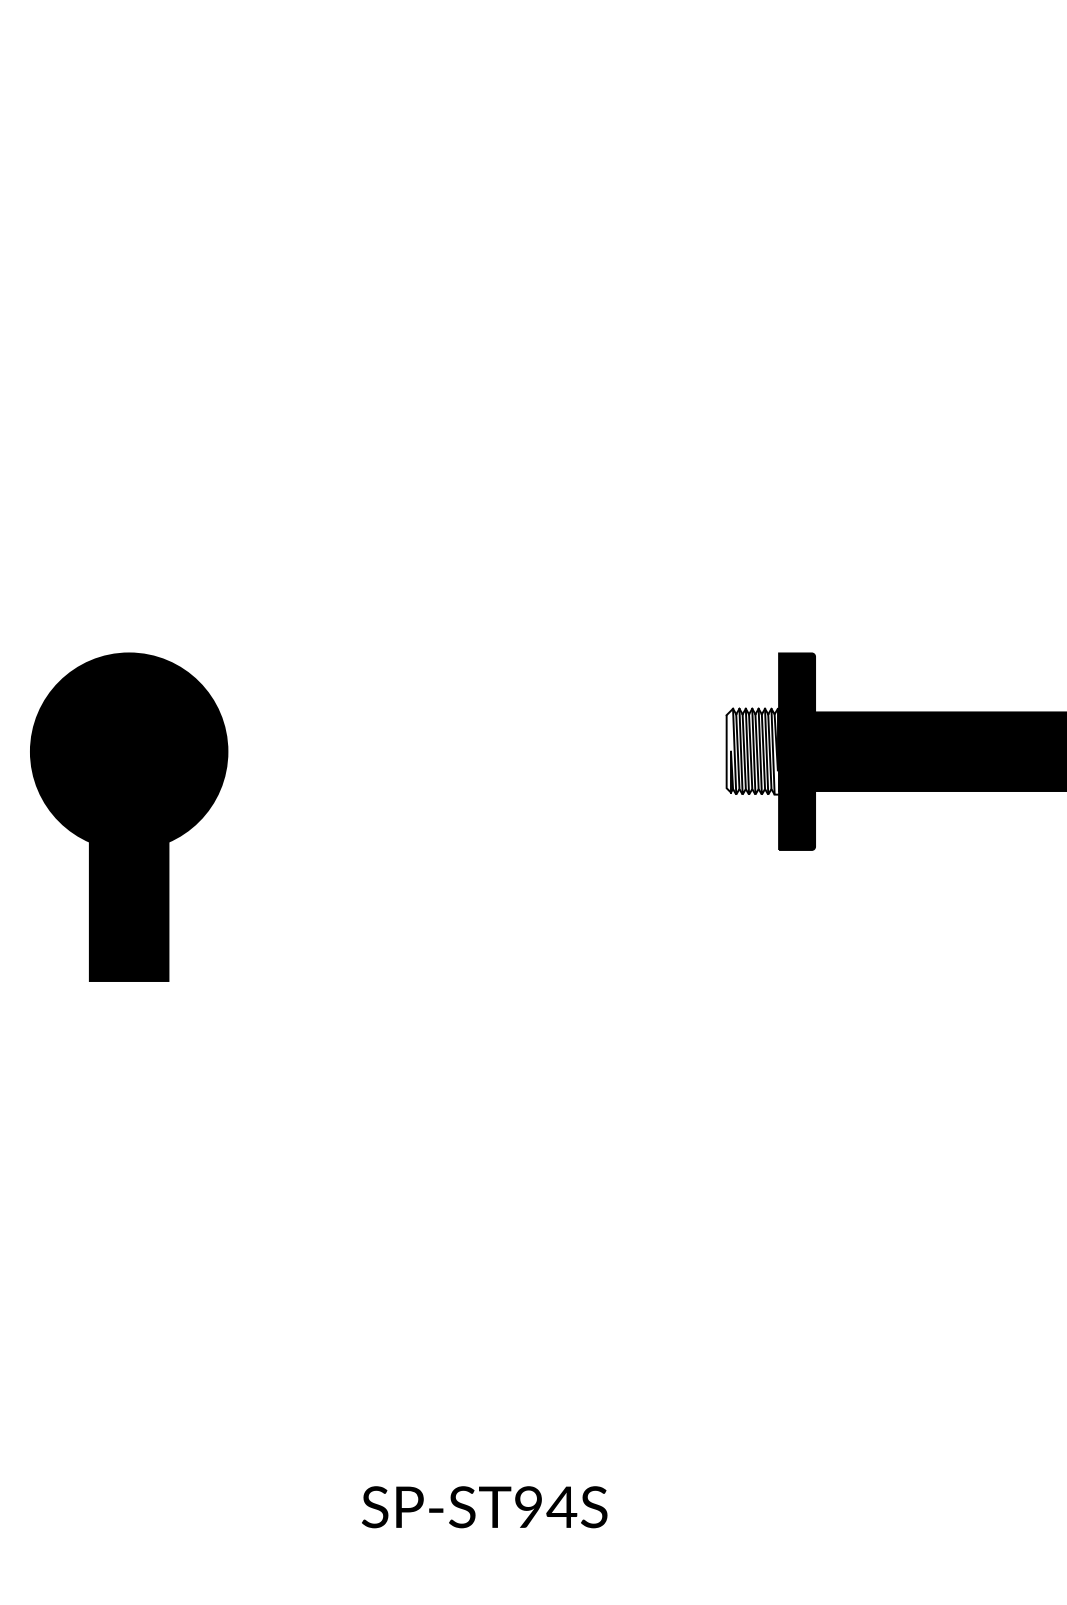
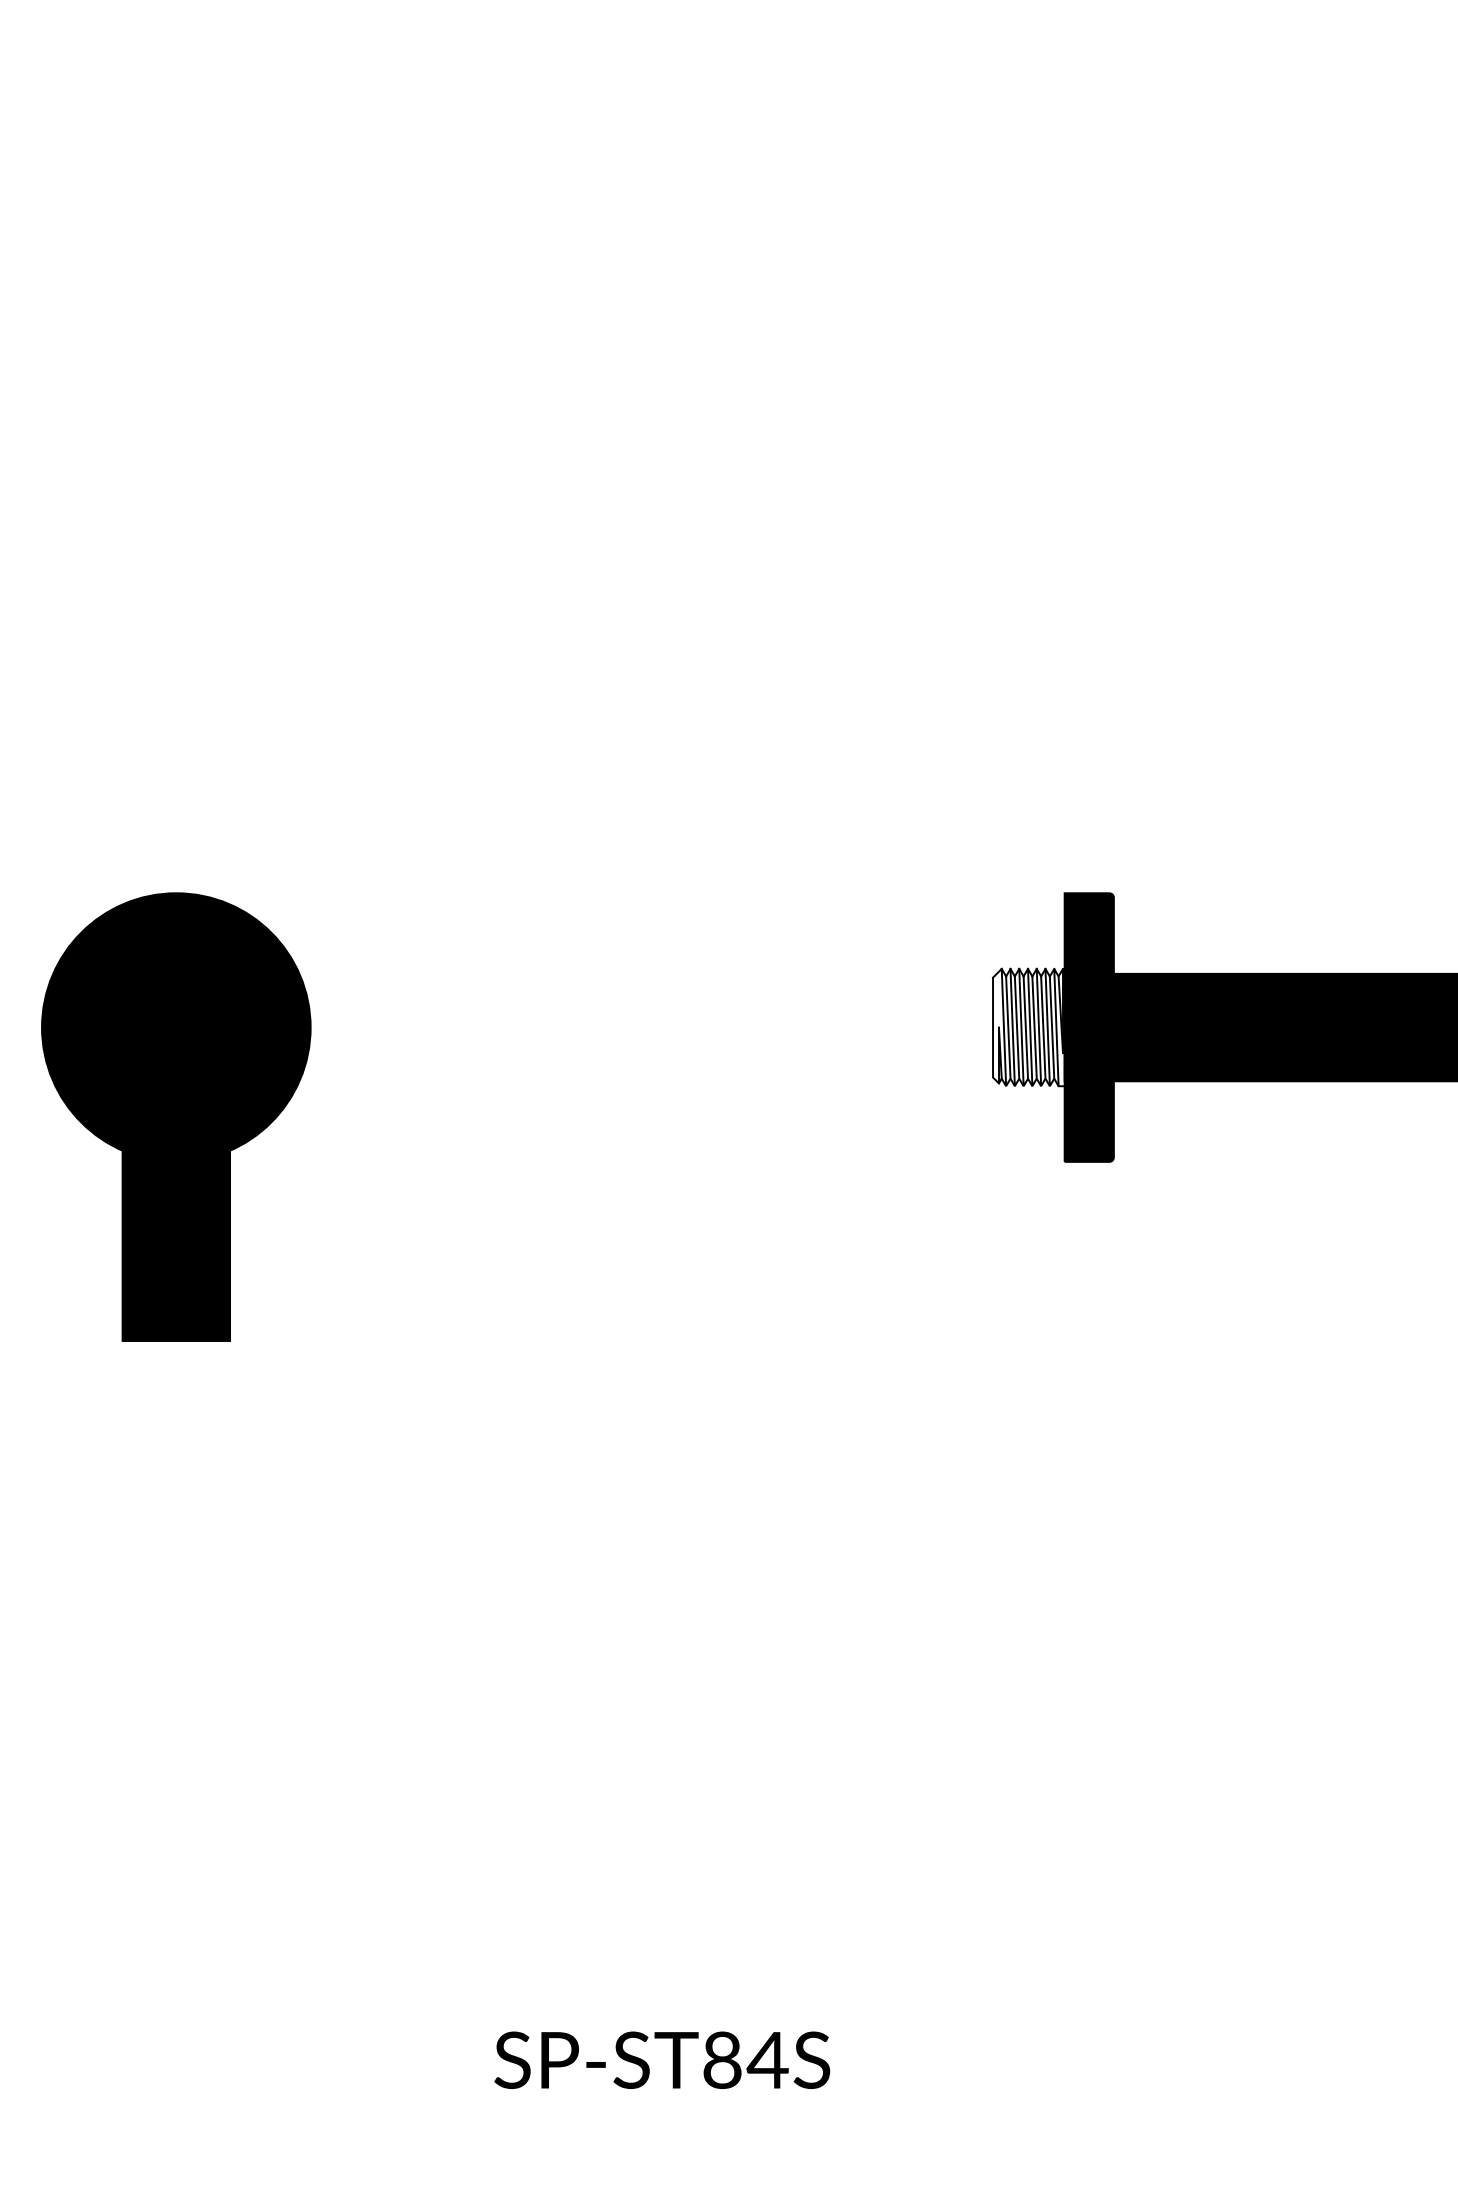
text: (528, 1508) -> (722, 2061), SP-ST94S -> SP-ST84S

